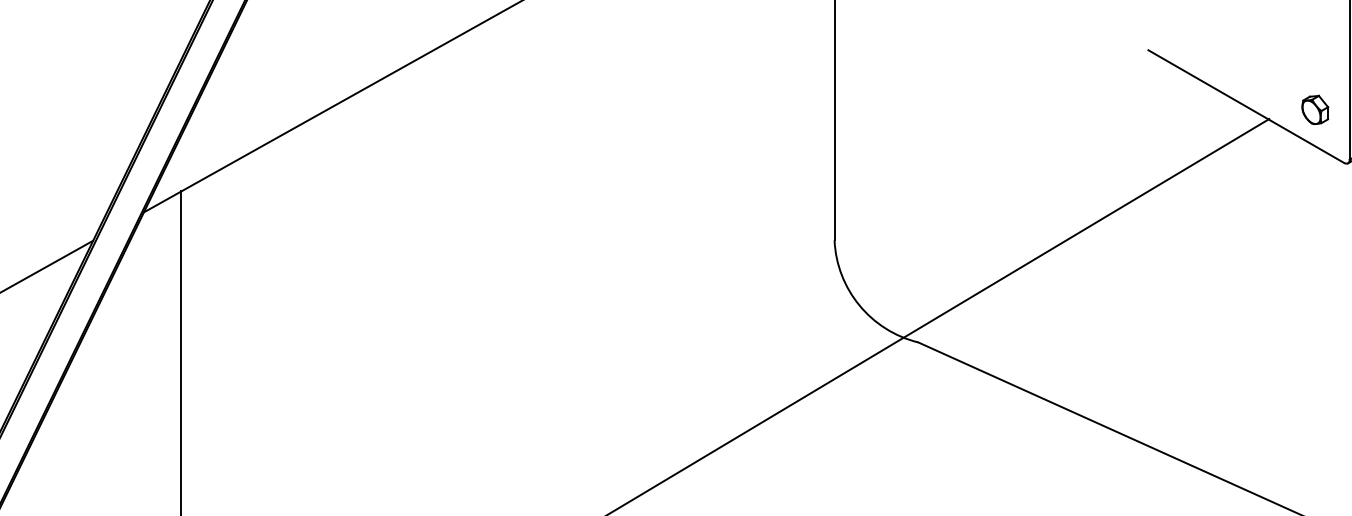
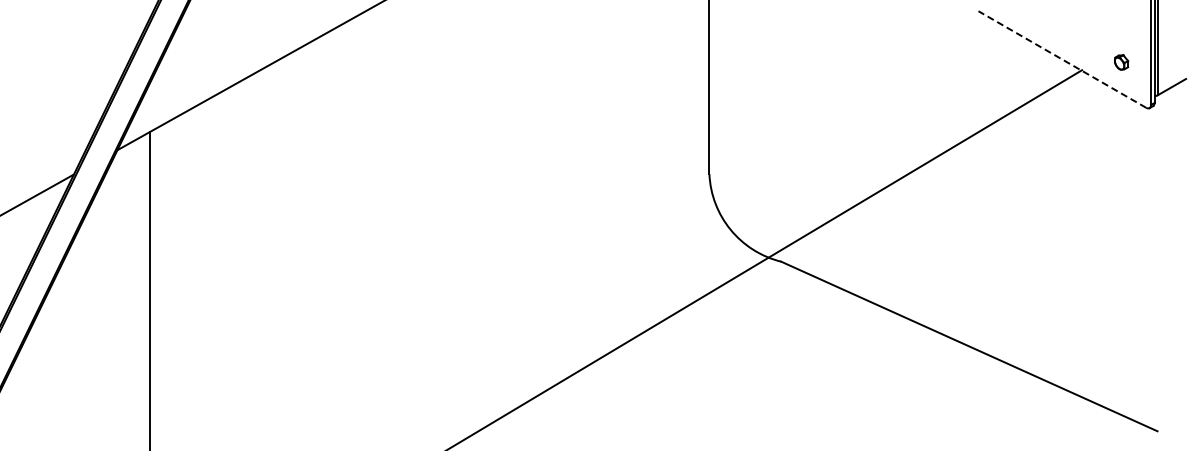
line: (1246, 106) -> (1062, 59), solid -> dashed
part: (1315, 110) -> (1121, 62), size x0.6

